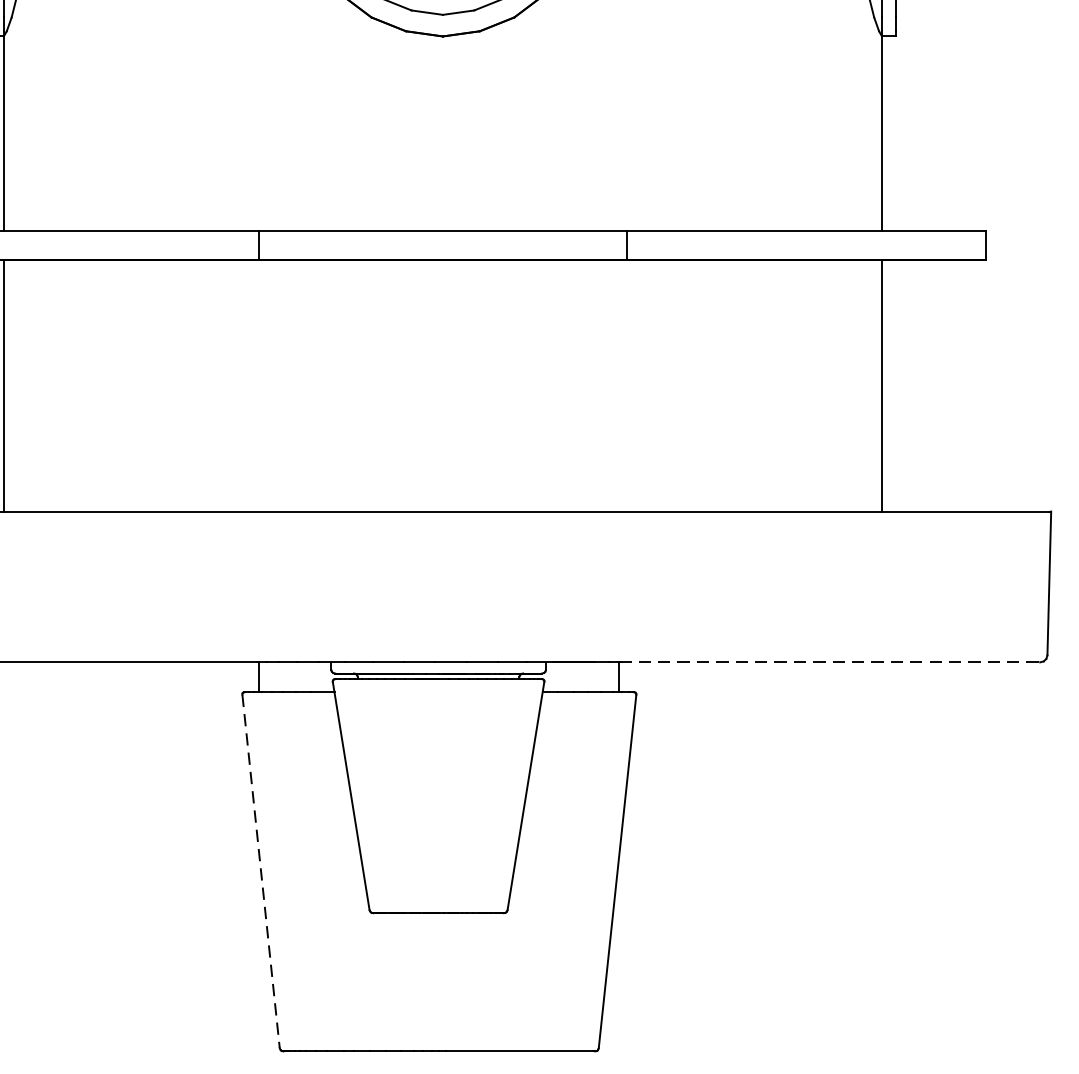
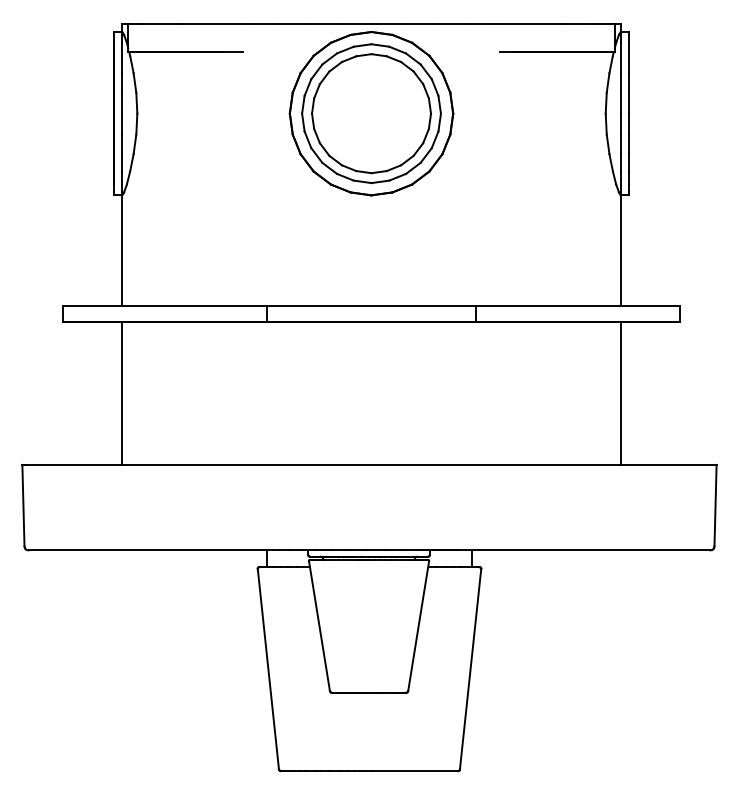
line: (830, 662) -> (591, 550), dashed -> solid
line: (261, 872) -> (268, 669), dashed -> solid

